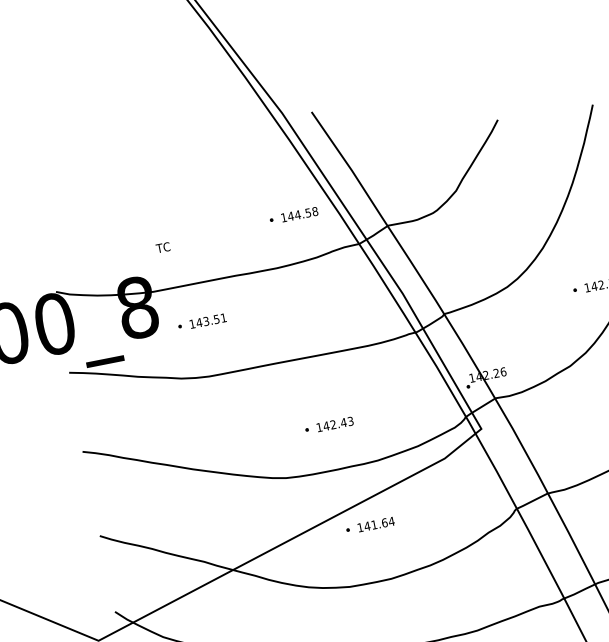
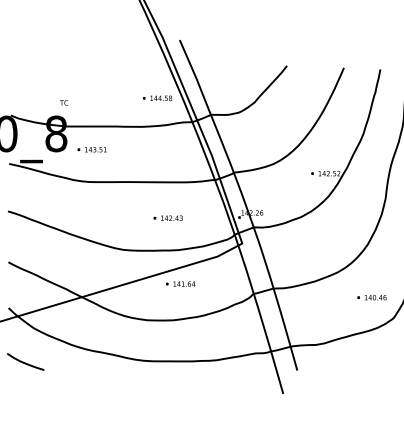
text: (162, 247) -> (63, 102), moved
part: (327, 424) -> (167, 217), moved
part: (369, 524) -> (180, 283), moved

